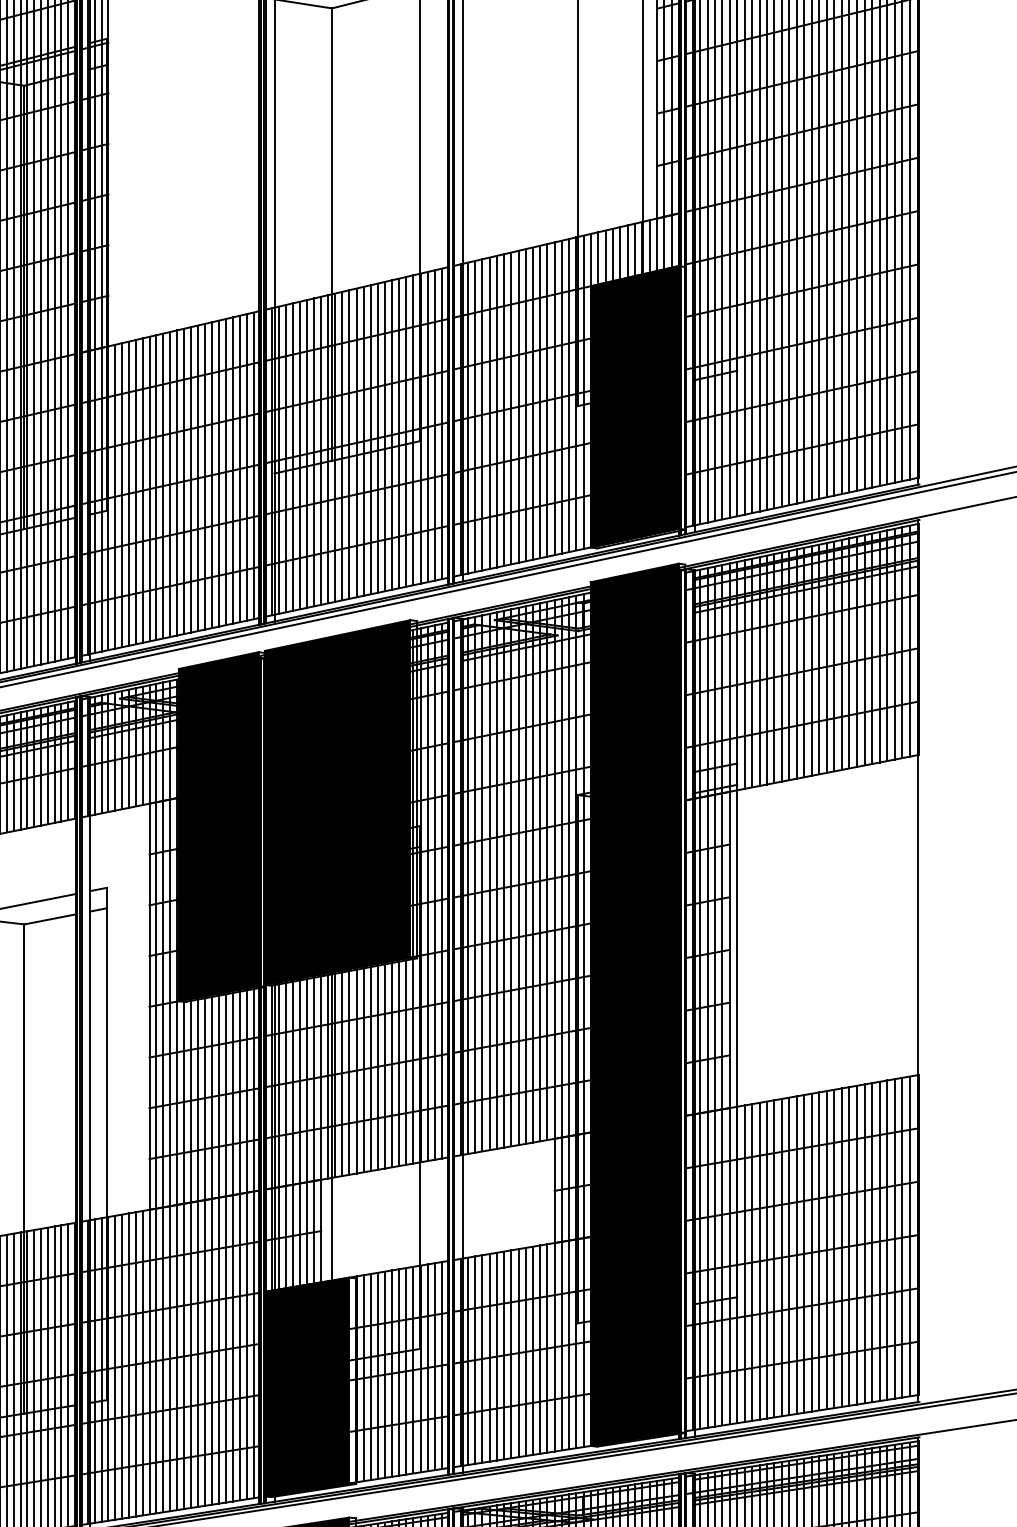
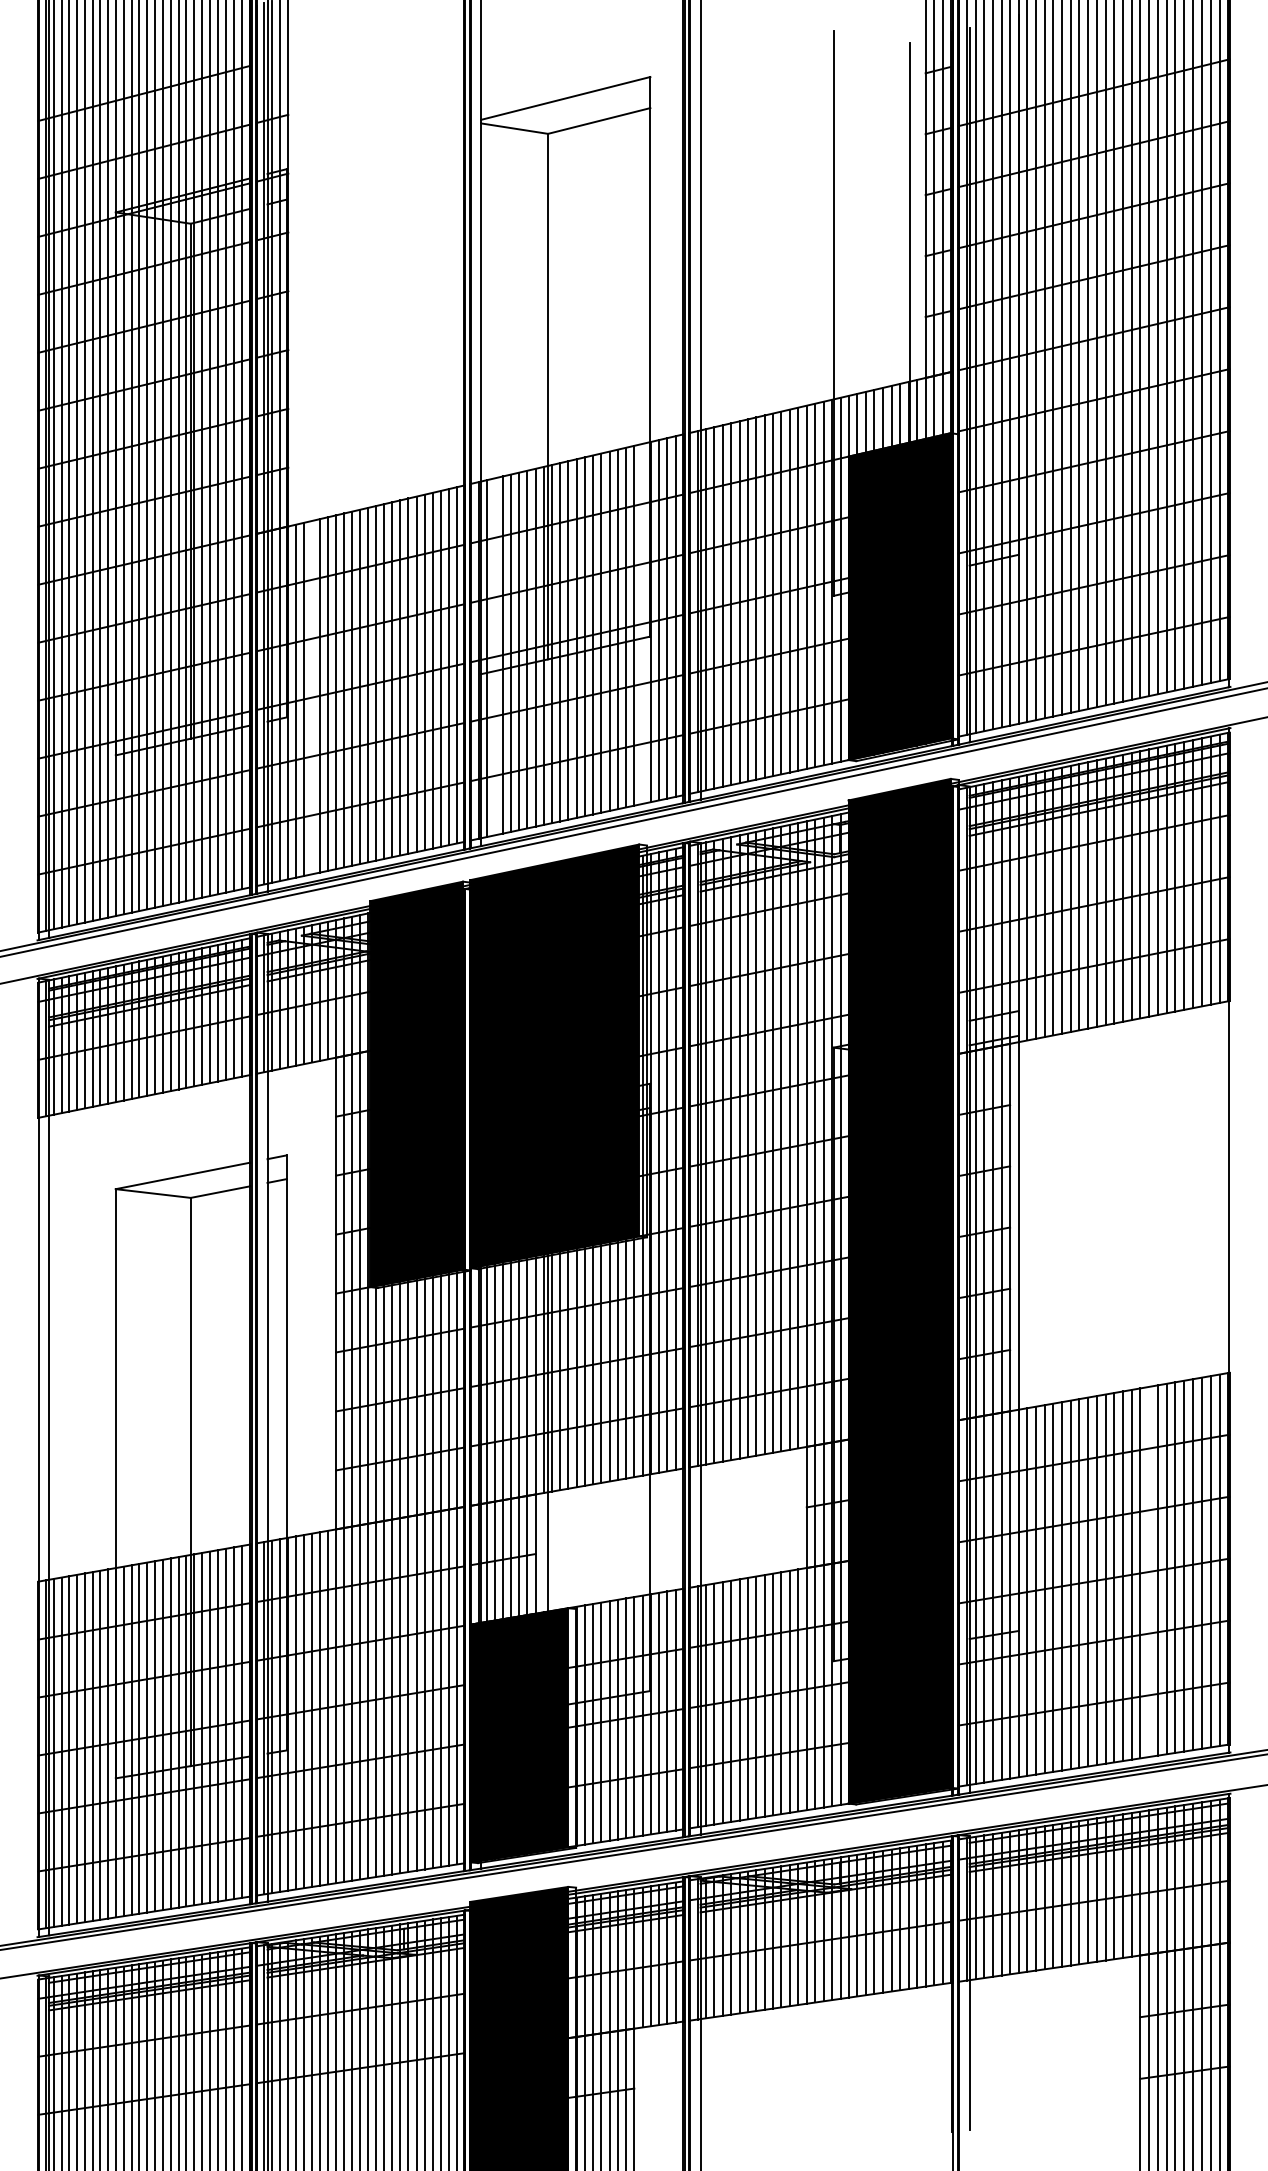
line: (413, 429) -> (642, 623), removed
line: (285, 458) -> (494, 656), removed
line: (129, 493) -> (312, 697), removed
line: (849, 1246) -> (1149, 1571), removed

